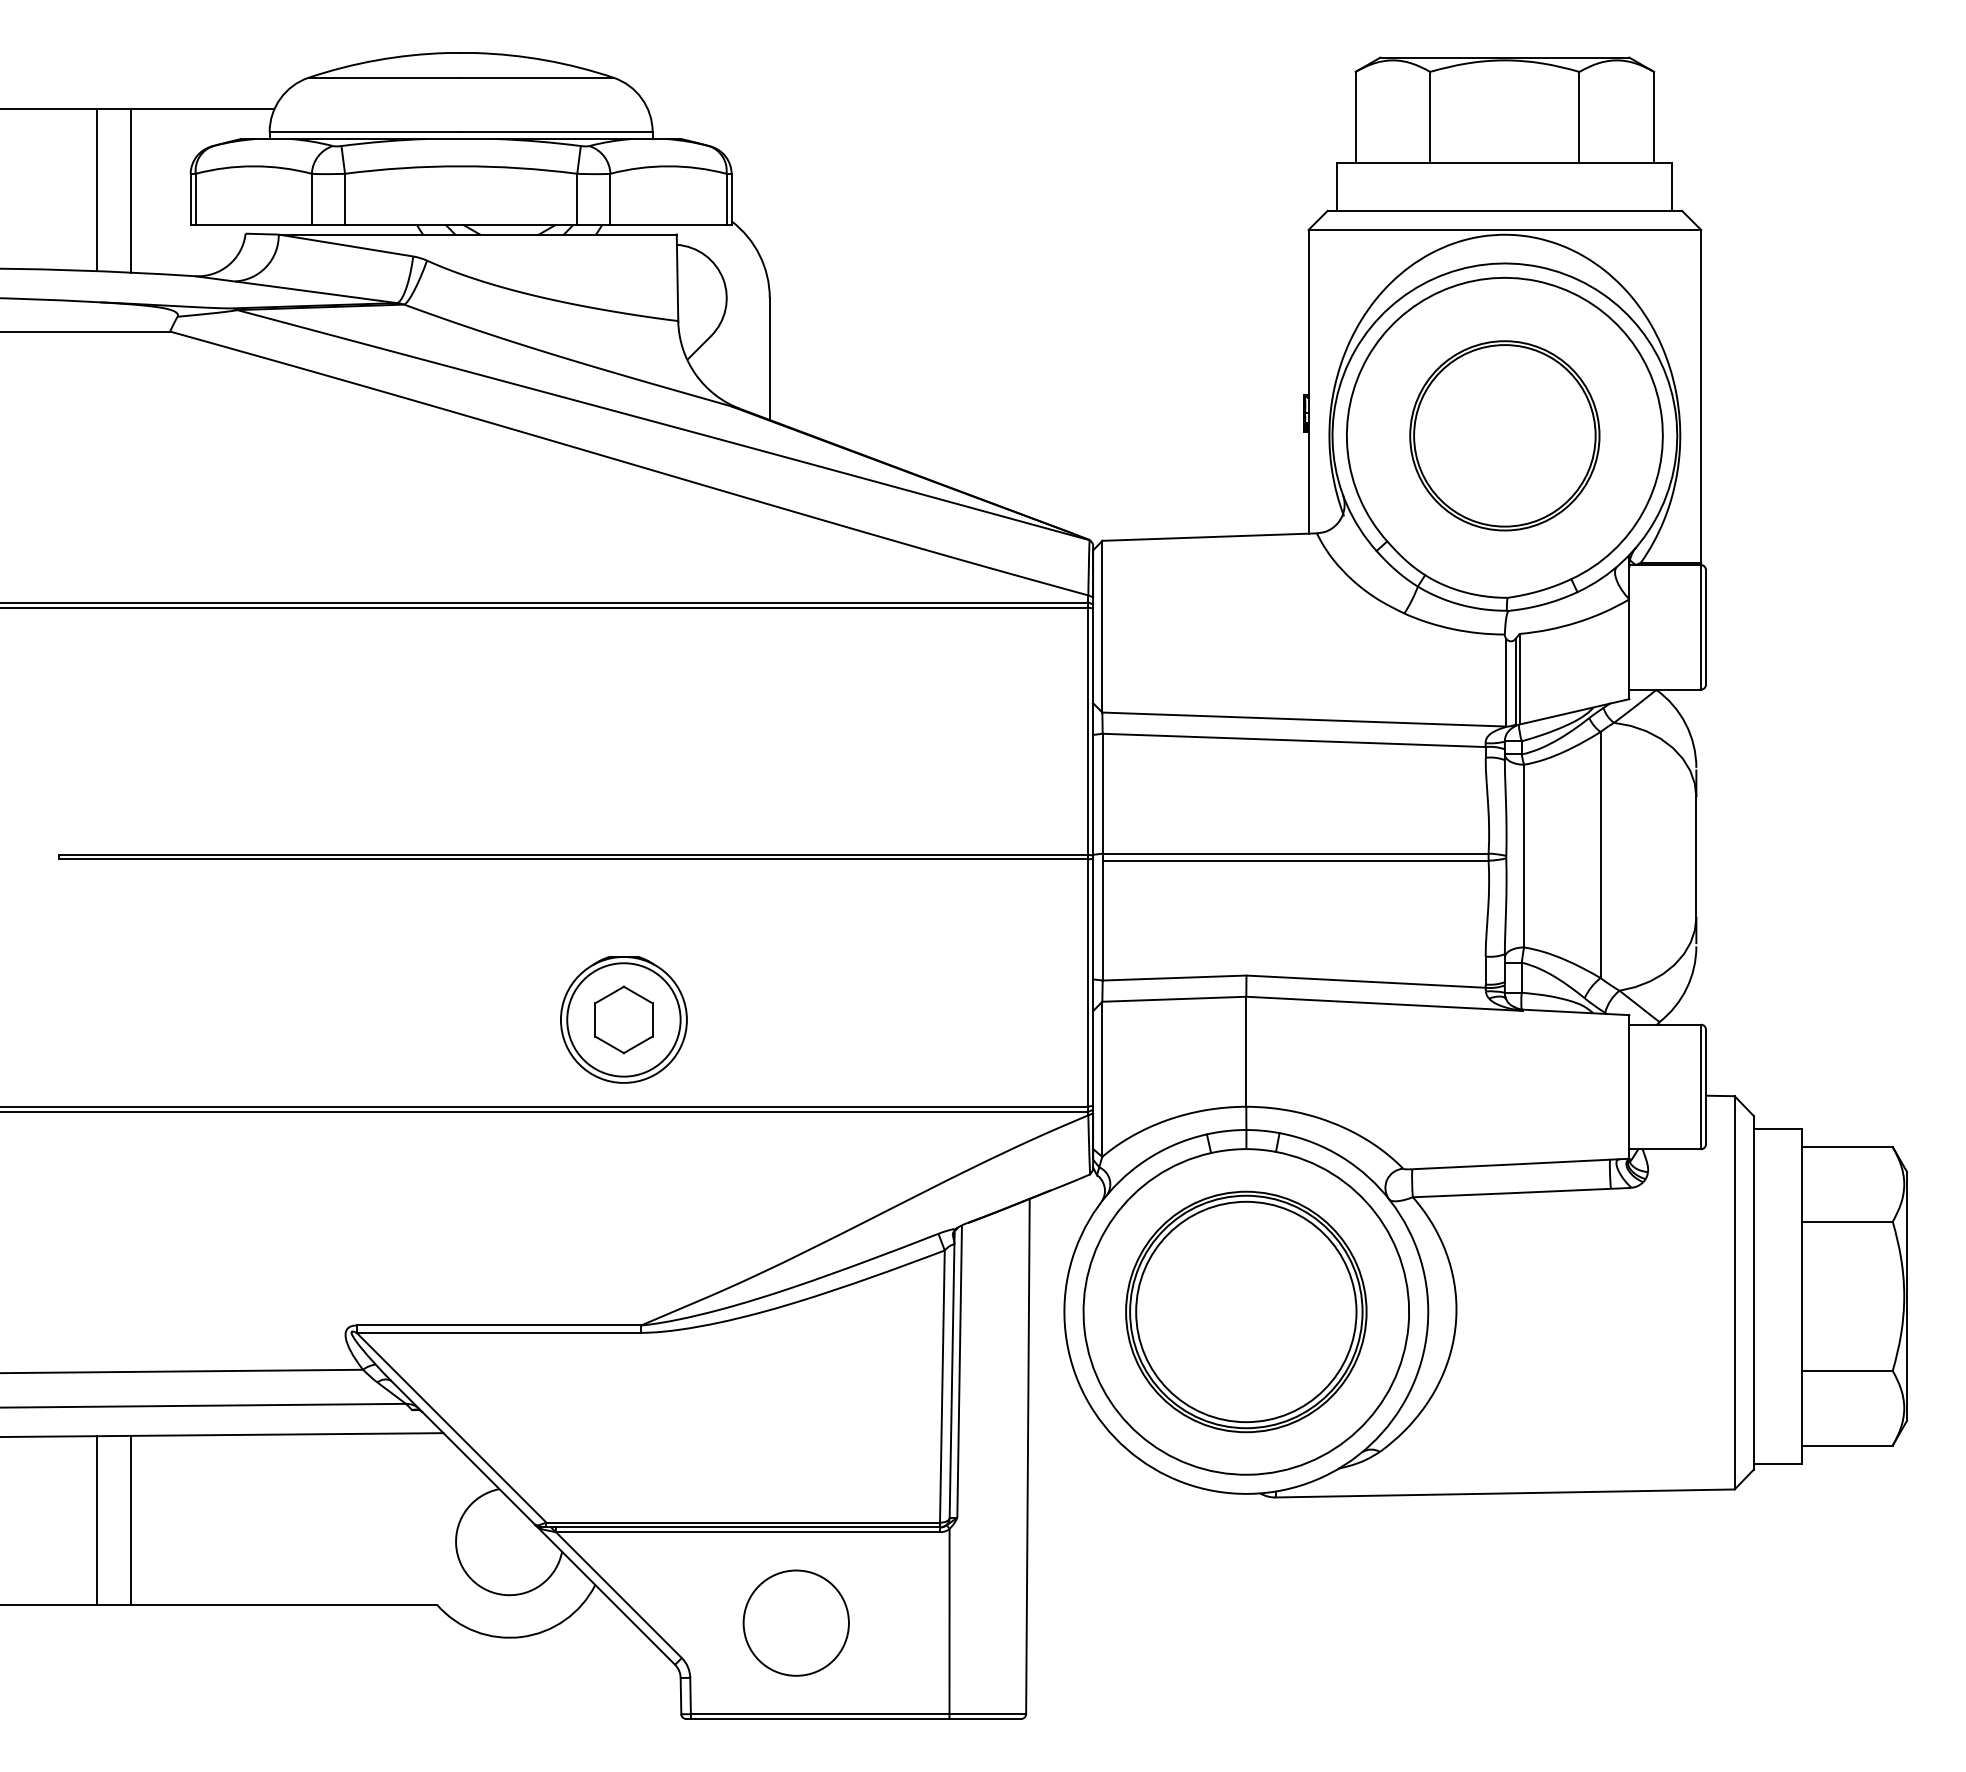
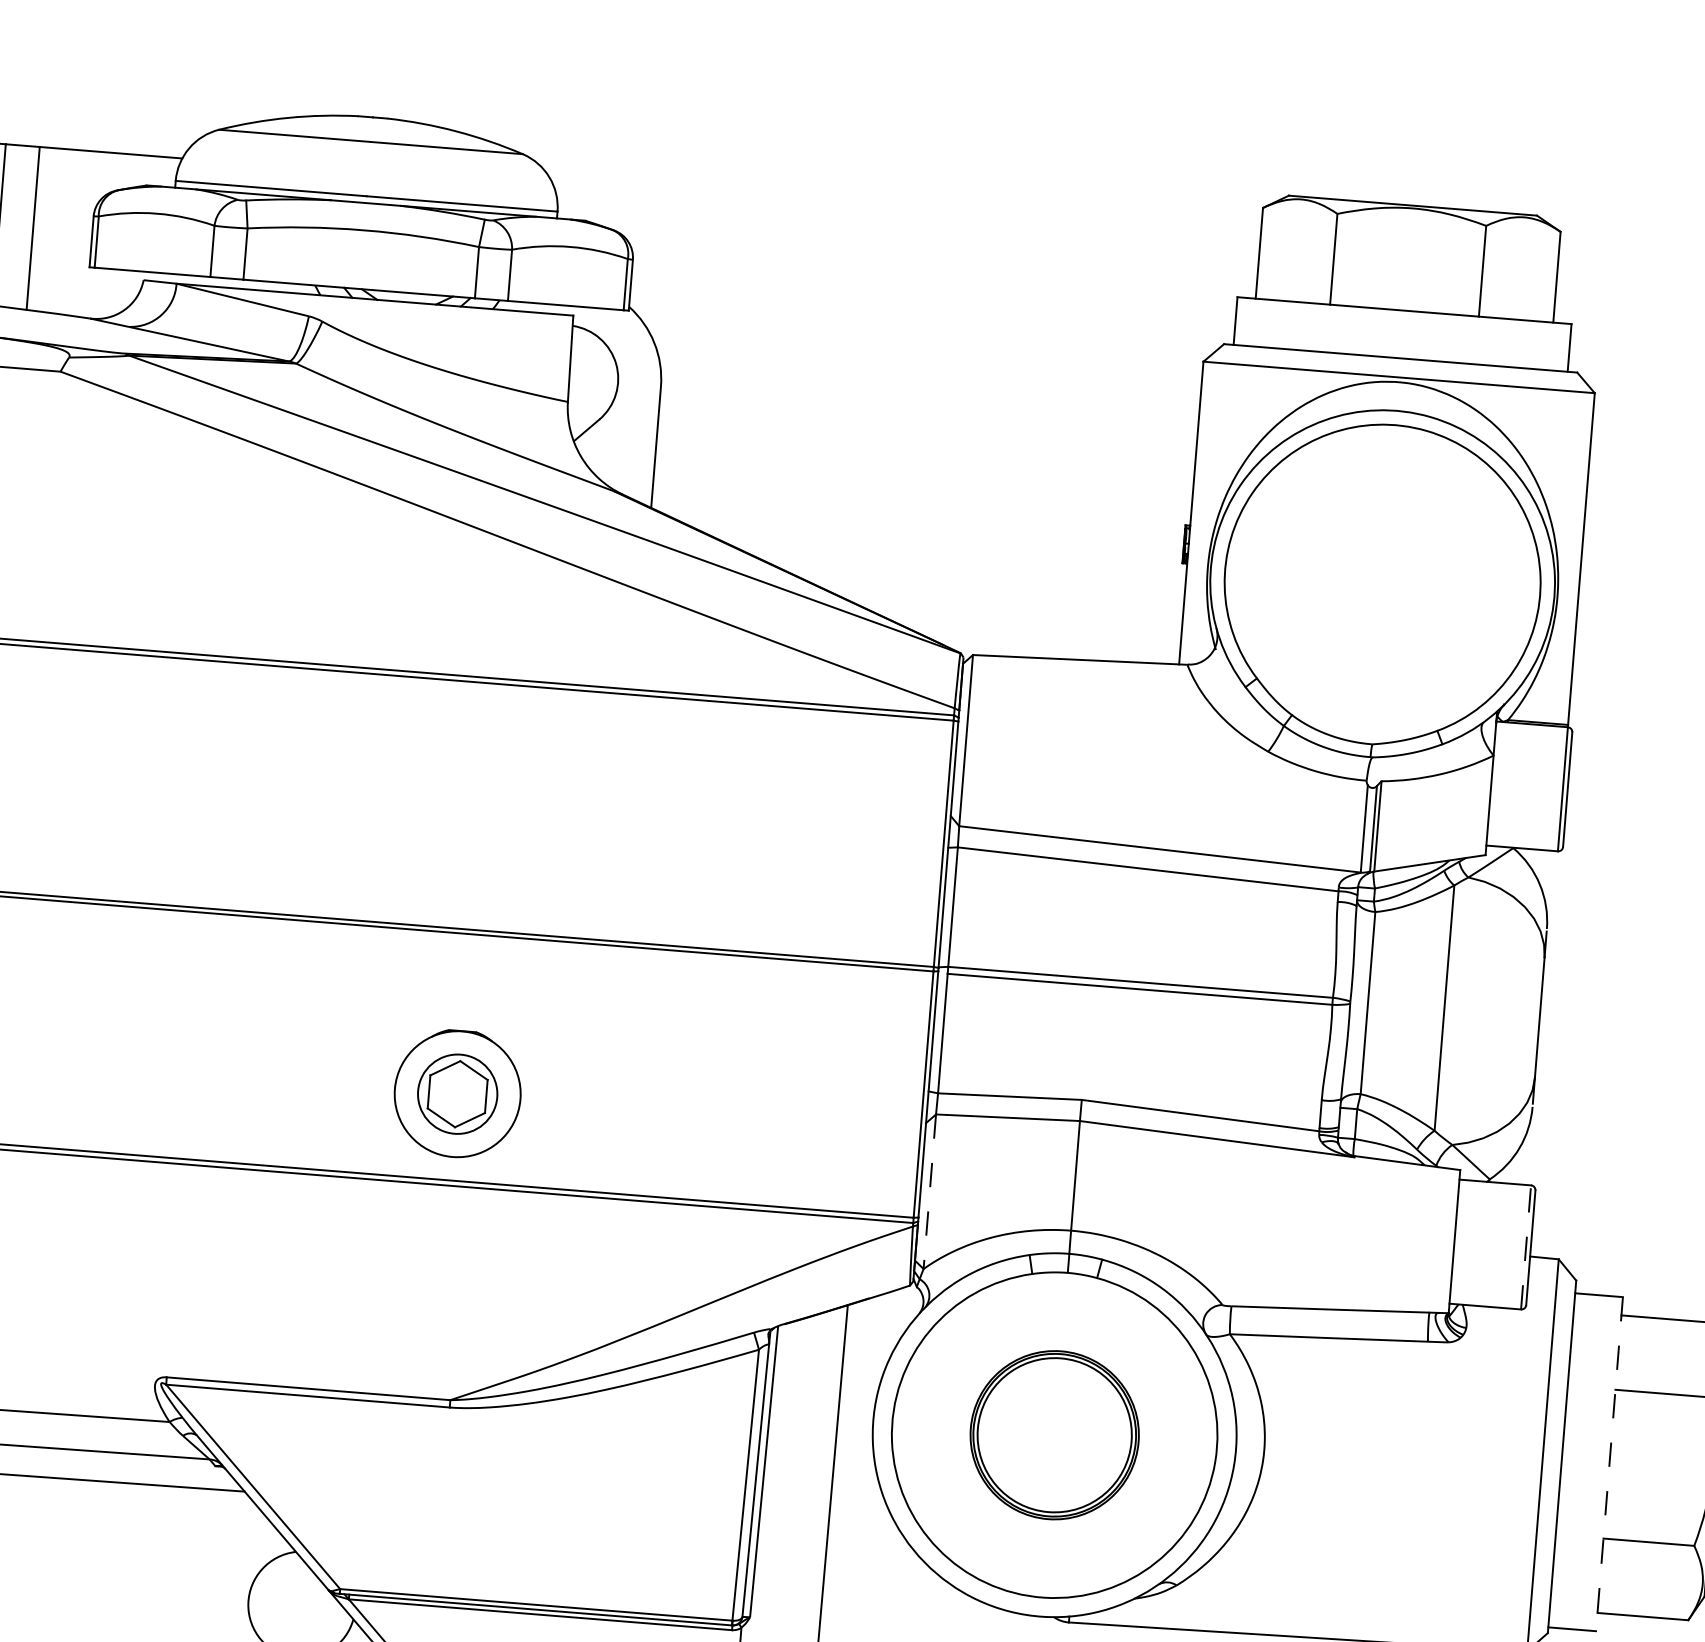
part: (1504, 435) -> (1382, 582), removed
circle: (623, 1019) -> (457, 1093), size x0.7
line: (1102, 1079) -> (929, 1191), solid -> dashed
line: (1701, 1086) -> (1526, 1246), solid -> dashed
line: (1801, 1296) -> (1609, 1464), solid -> dashed
part: (1246, 1311) -> (1054, 1434), size x0.7

